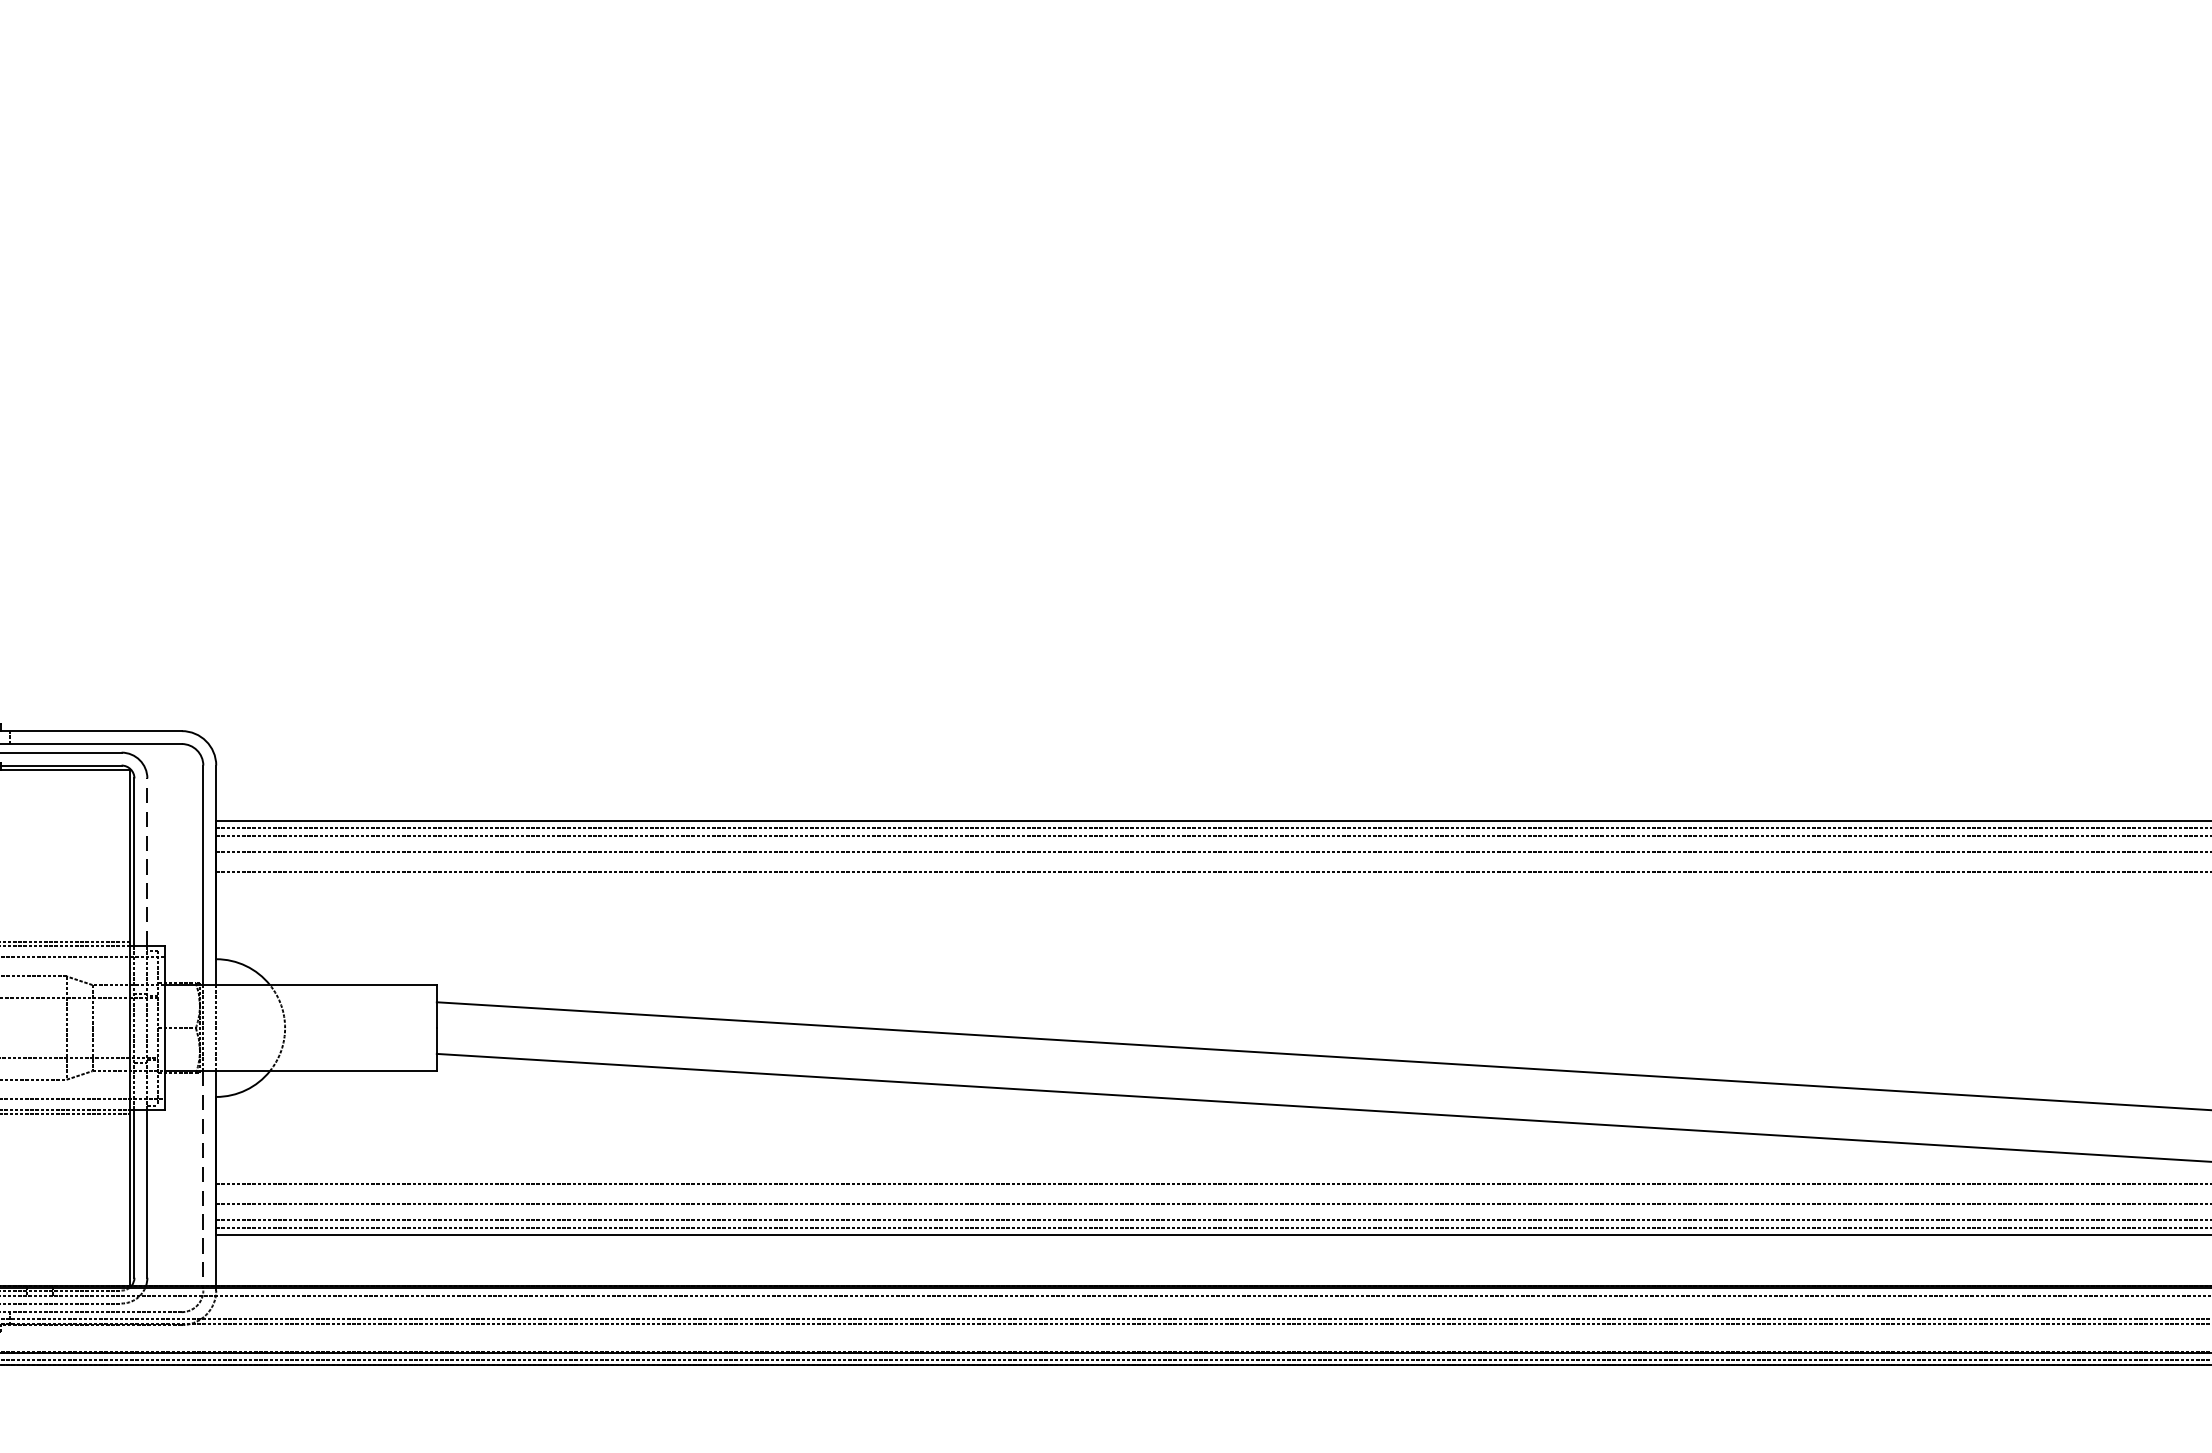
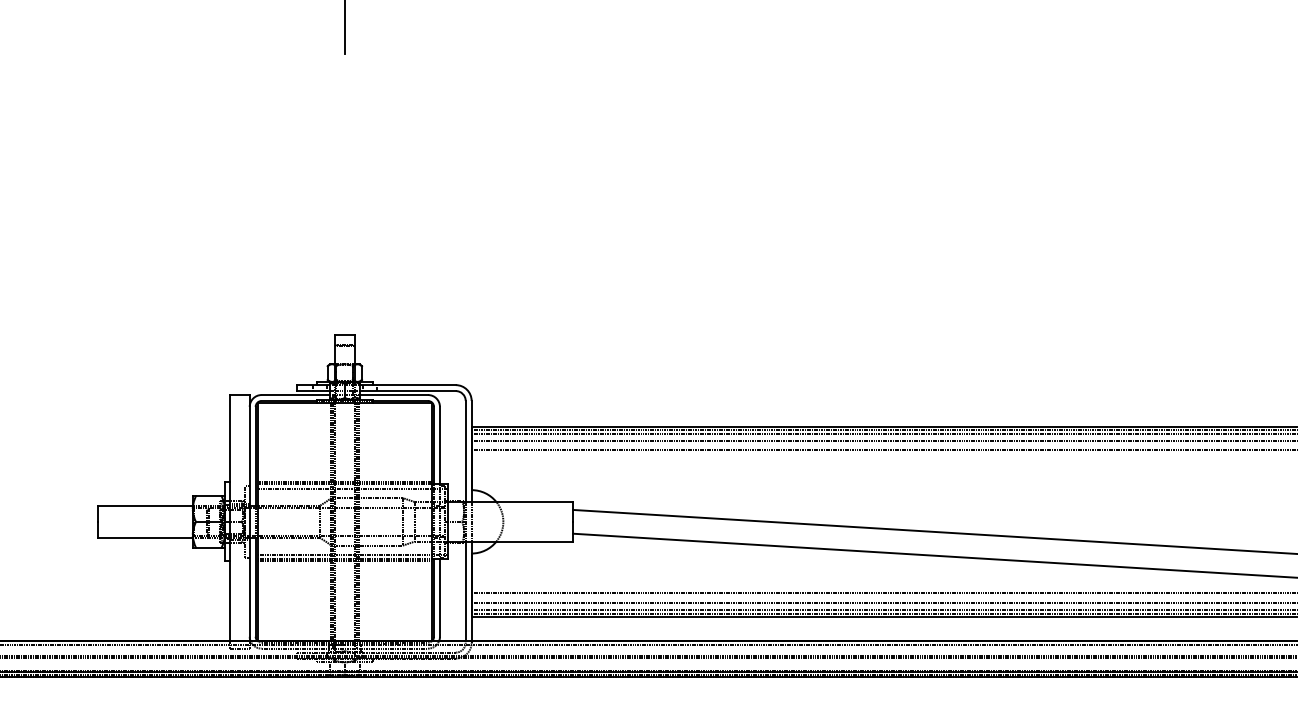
line: (146, 862) -> (439, 445), dashed -> solid
line: (202, 1179) -> (465, 591), dashed -> solid

